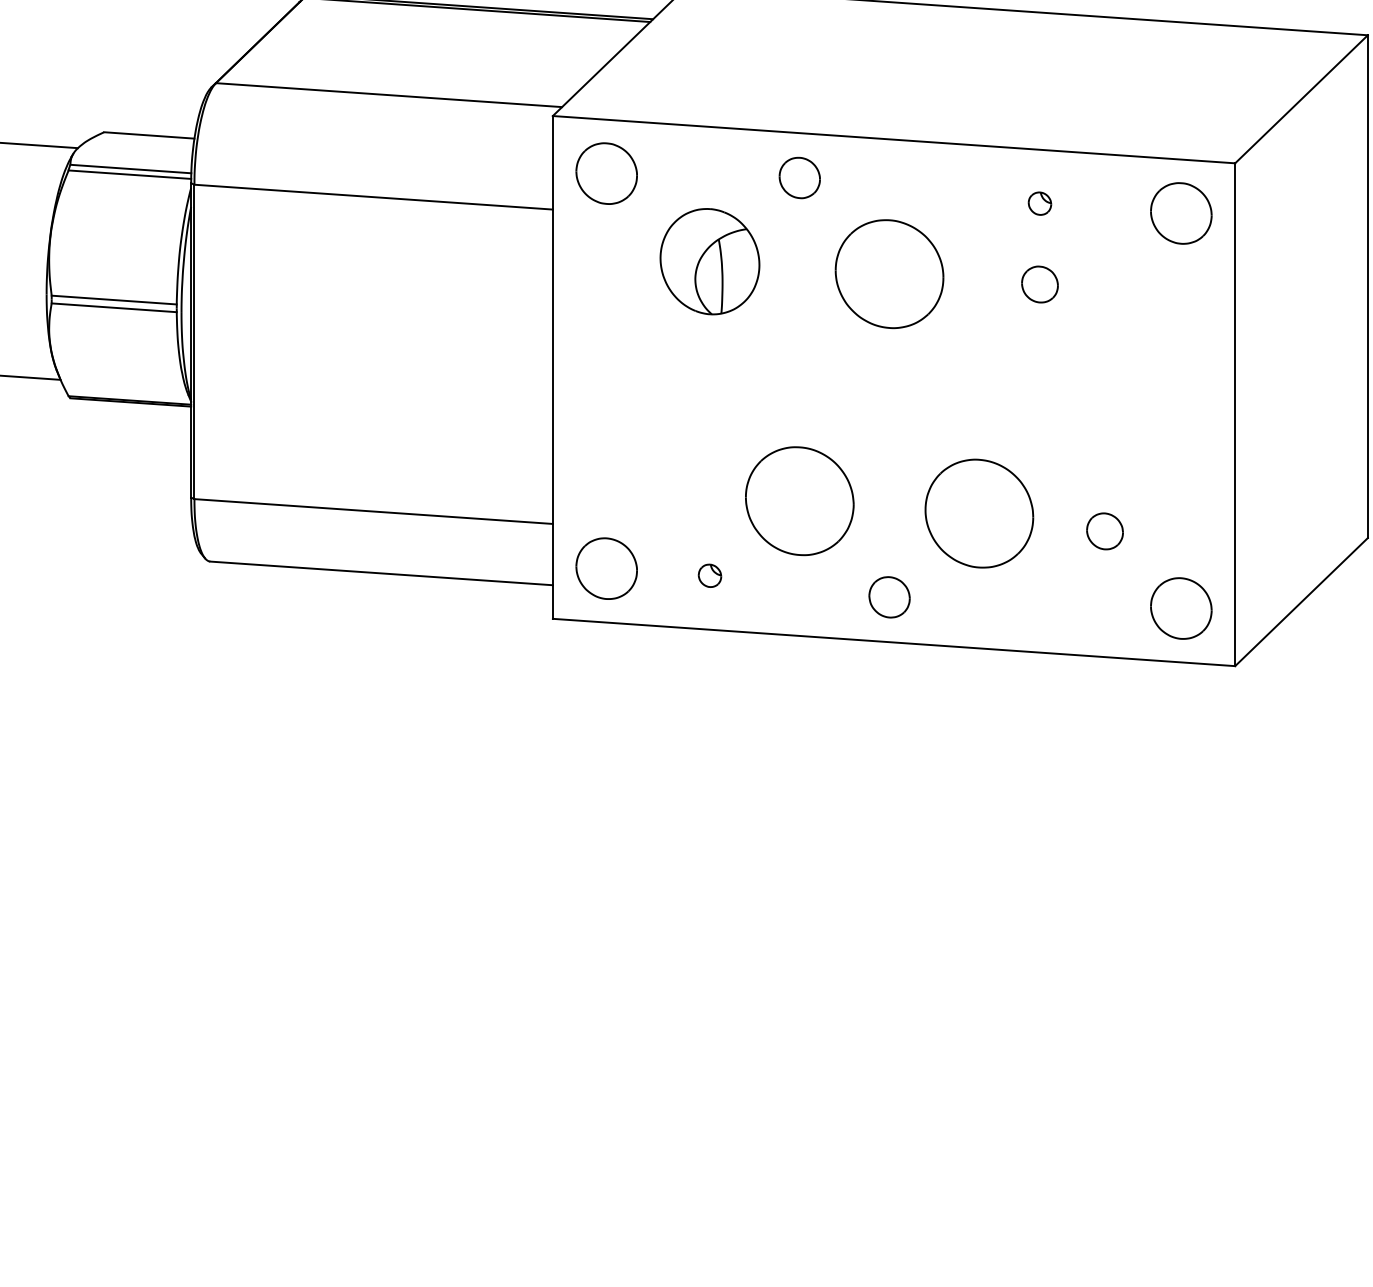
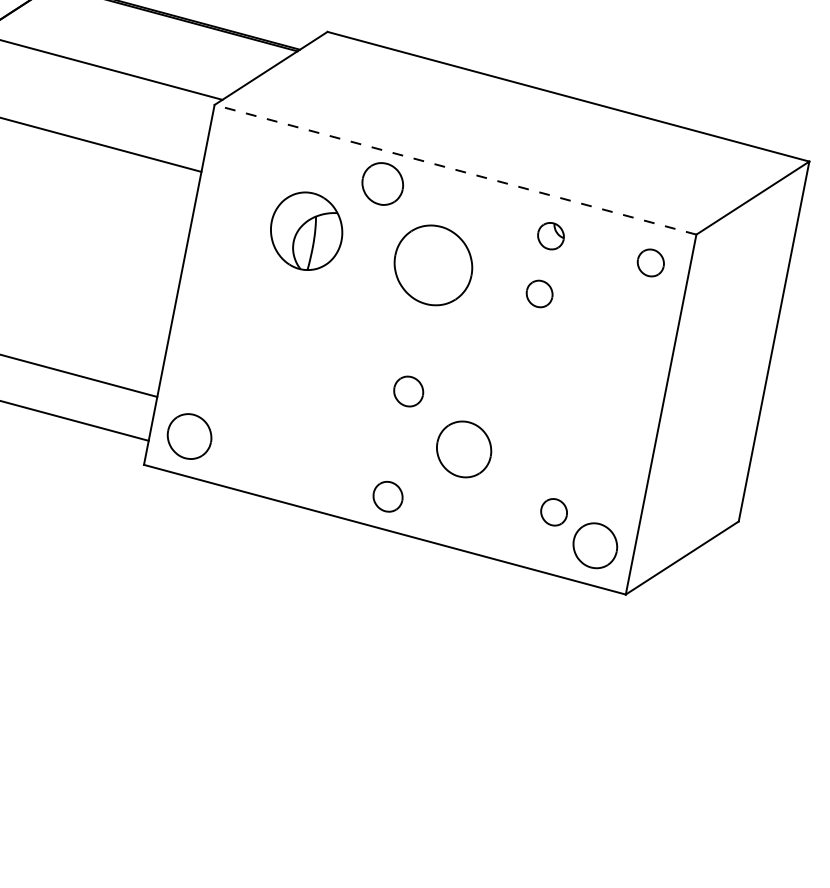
line: (894, 139) -> (455, 169), solid -> dashed
part: (606, 173) -> (244, 153), removed
part: (799, 177) -> (382, 183), size x1.4
part: (1039, 203) -> (550, 235), size x1.6
part: (1181, 213) -> (650, 263), size x0.6
part: (889, 450) -> (408, 391), added
part: (799, 501) -> (337, 415), removed
part: (979, 513) -> (464, 449), size x0.7
part: (1104, 531) -> (553, 512), moved
part: (709, 575) -> (262, 455), removed

